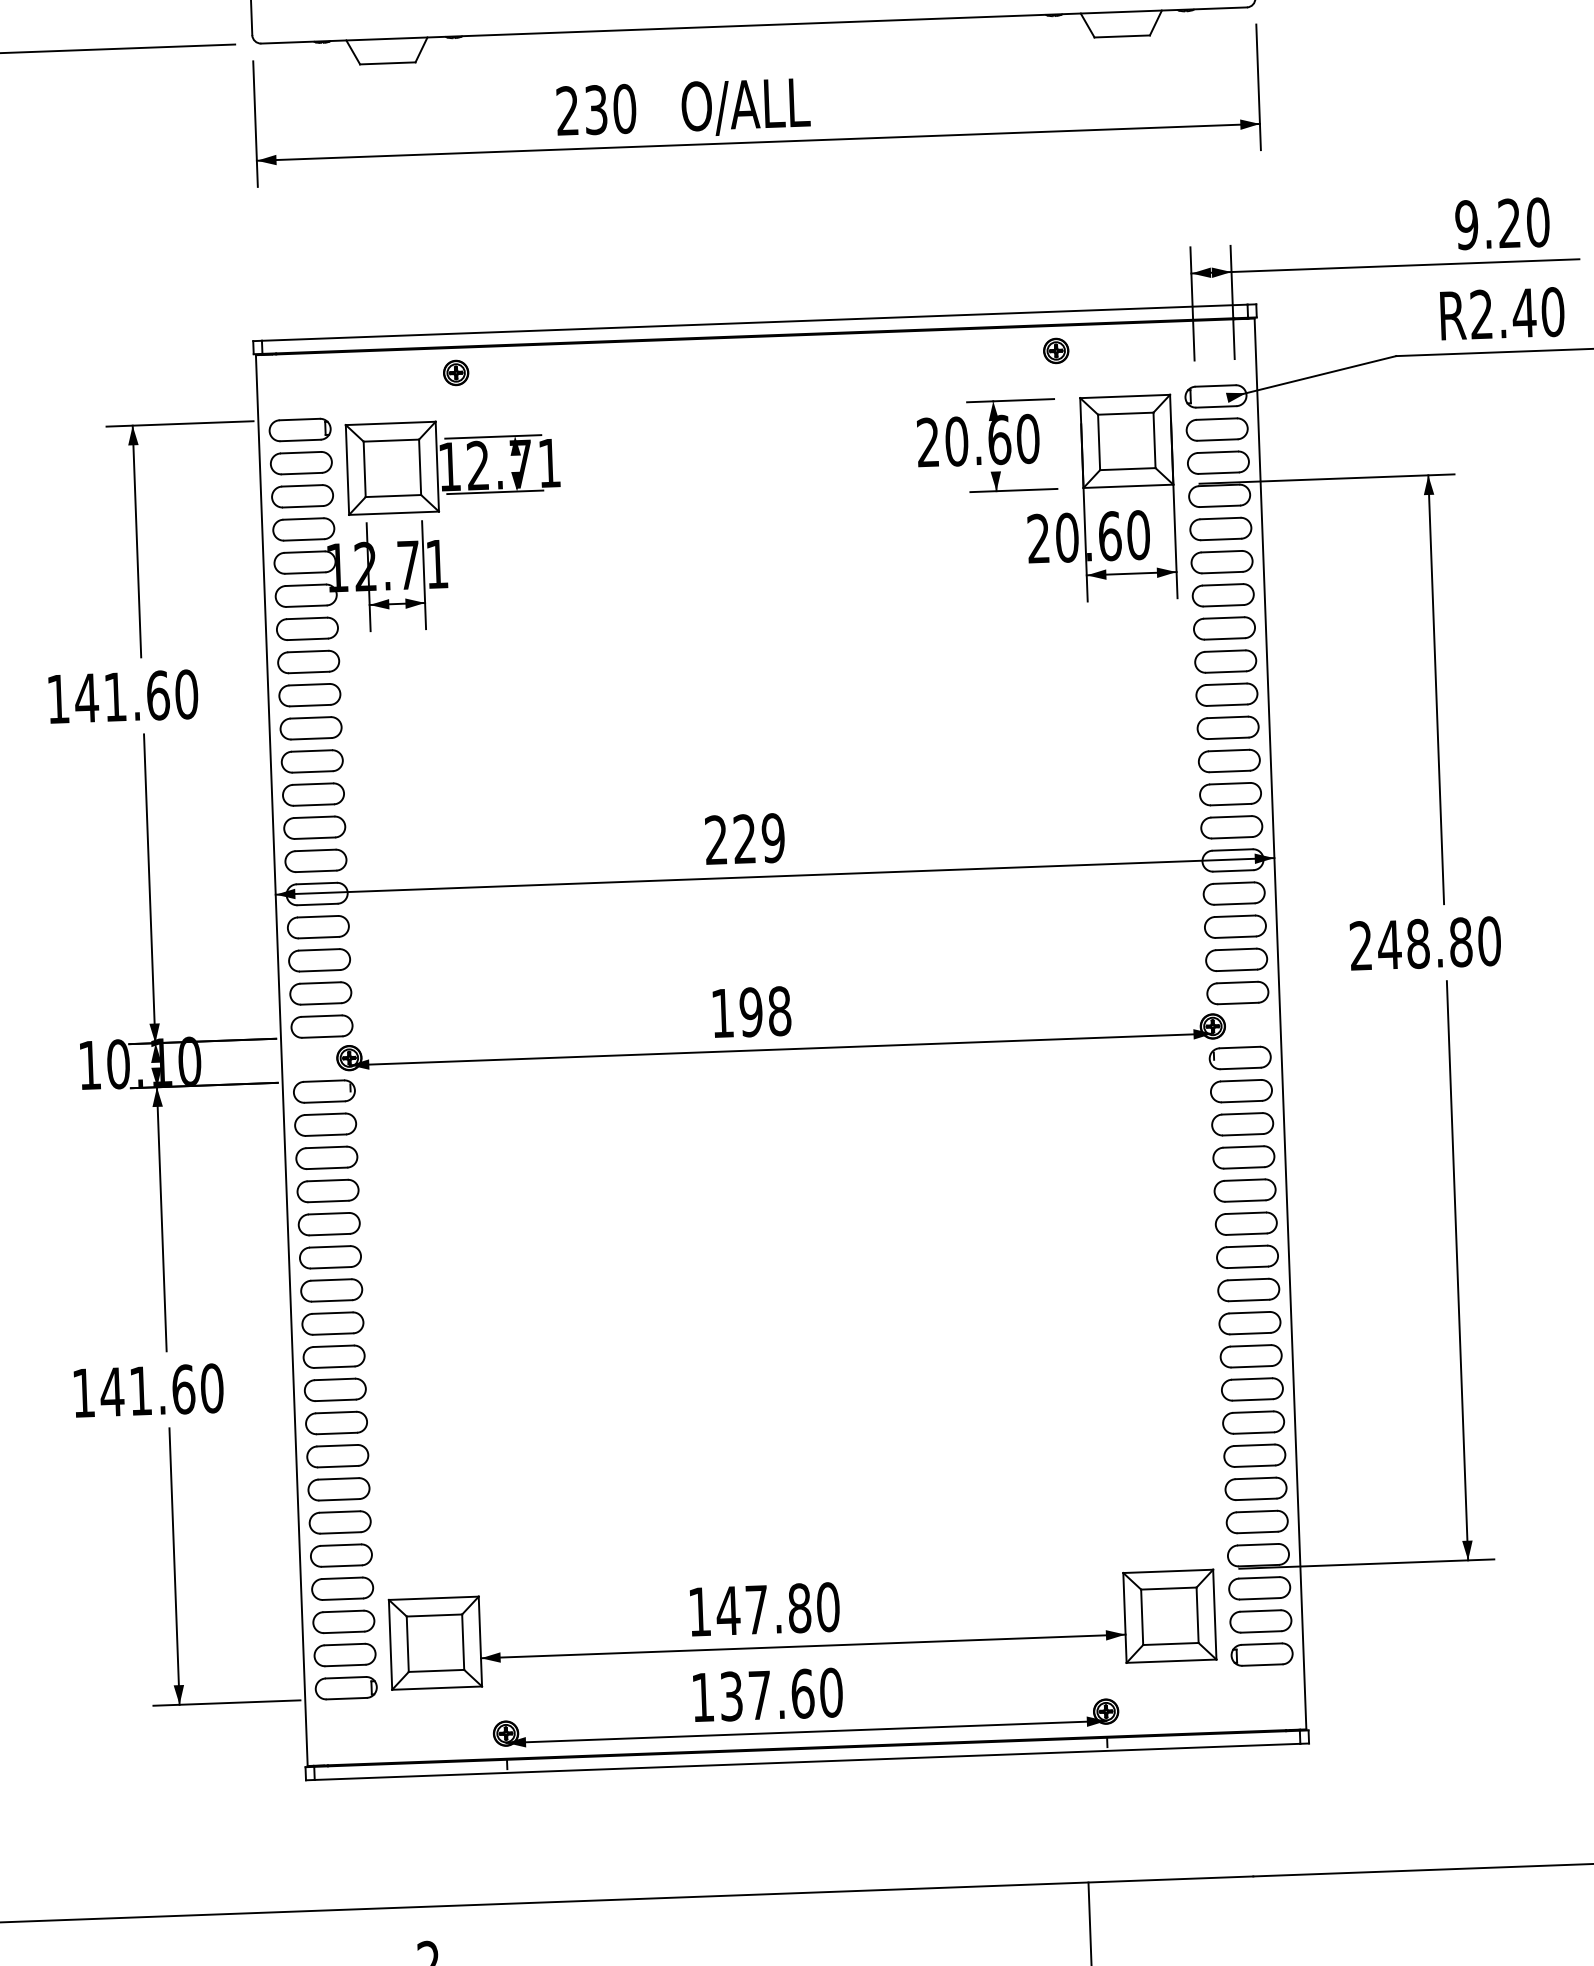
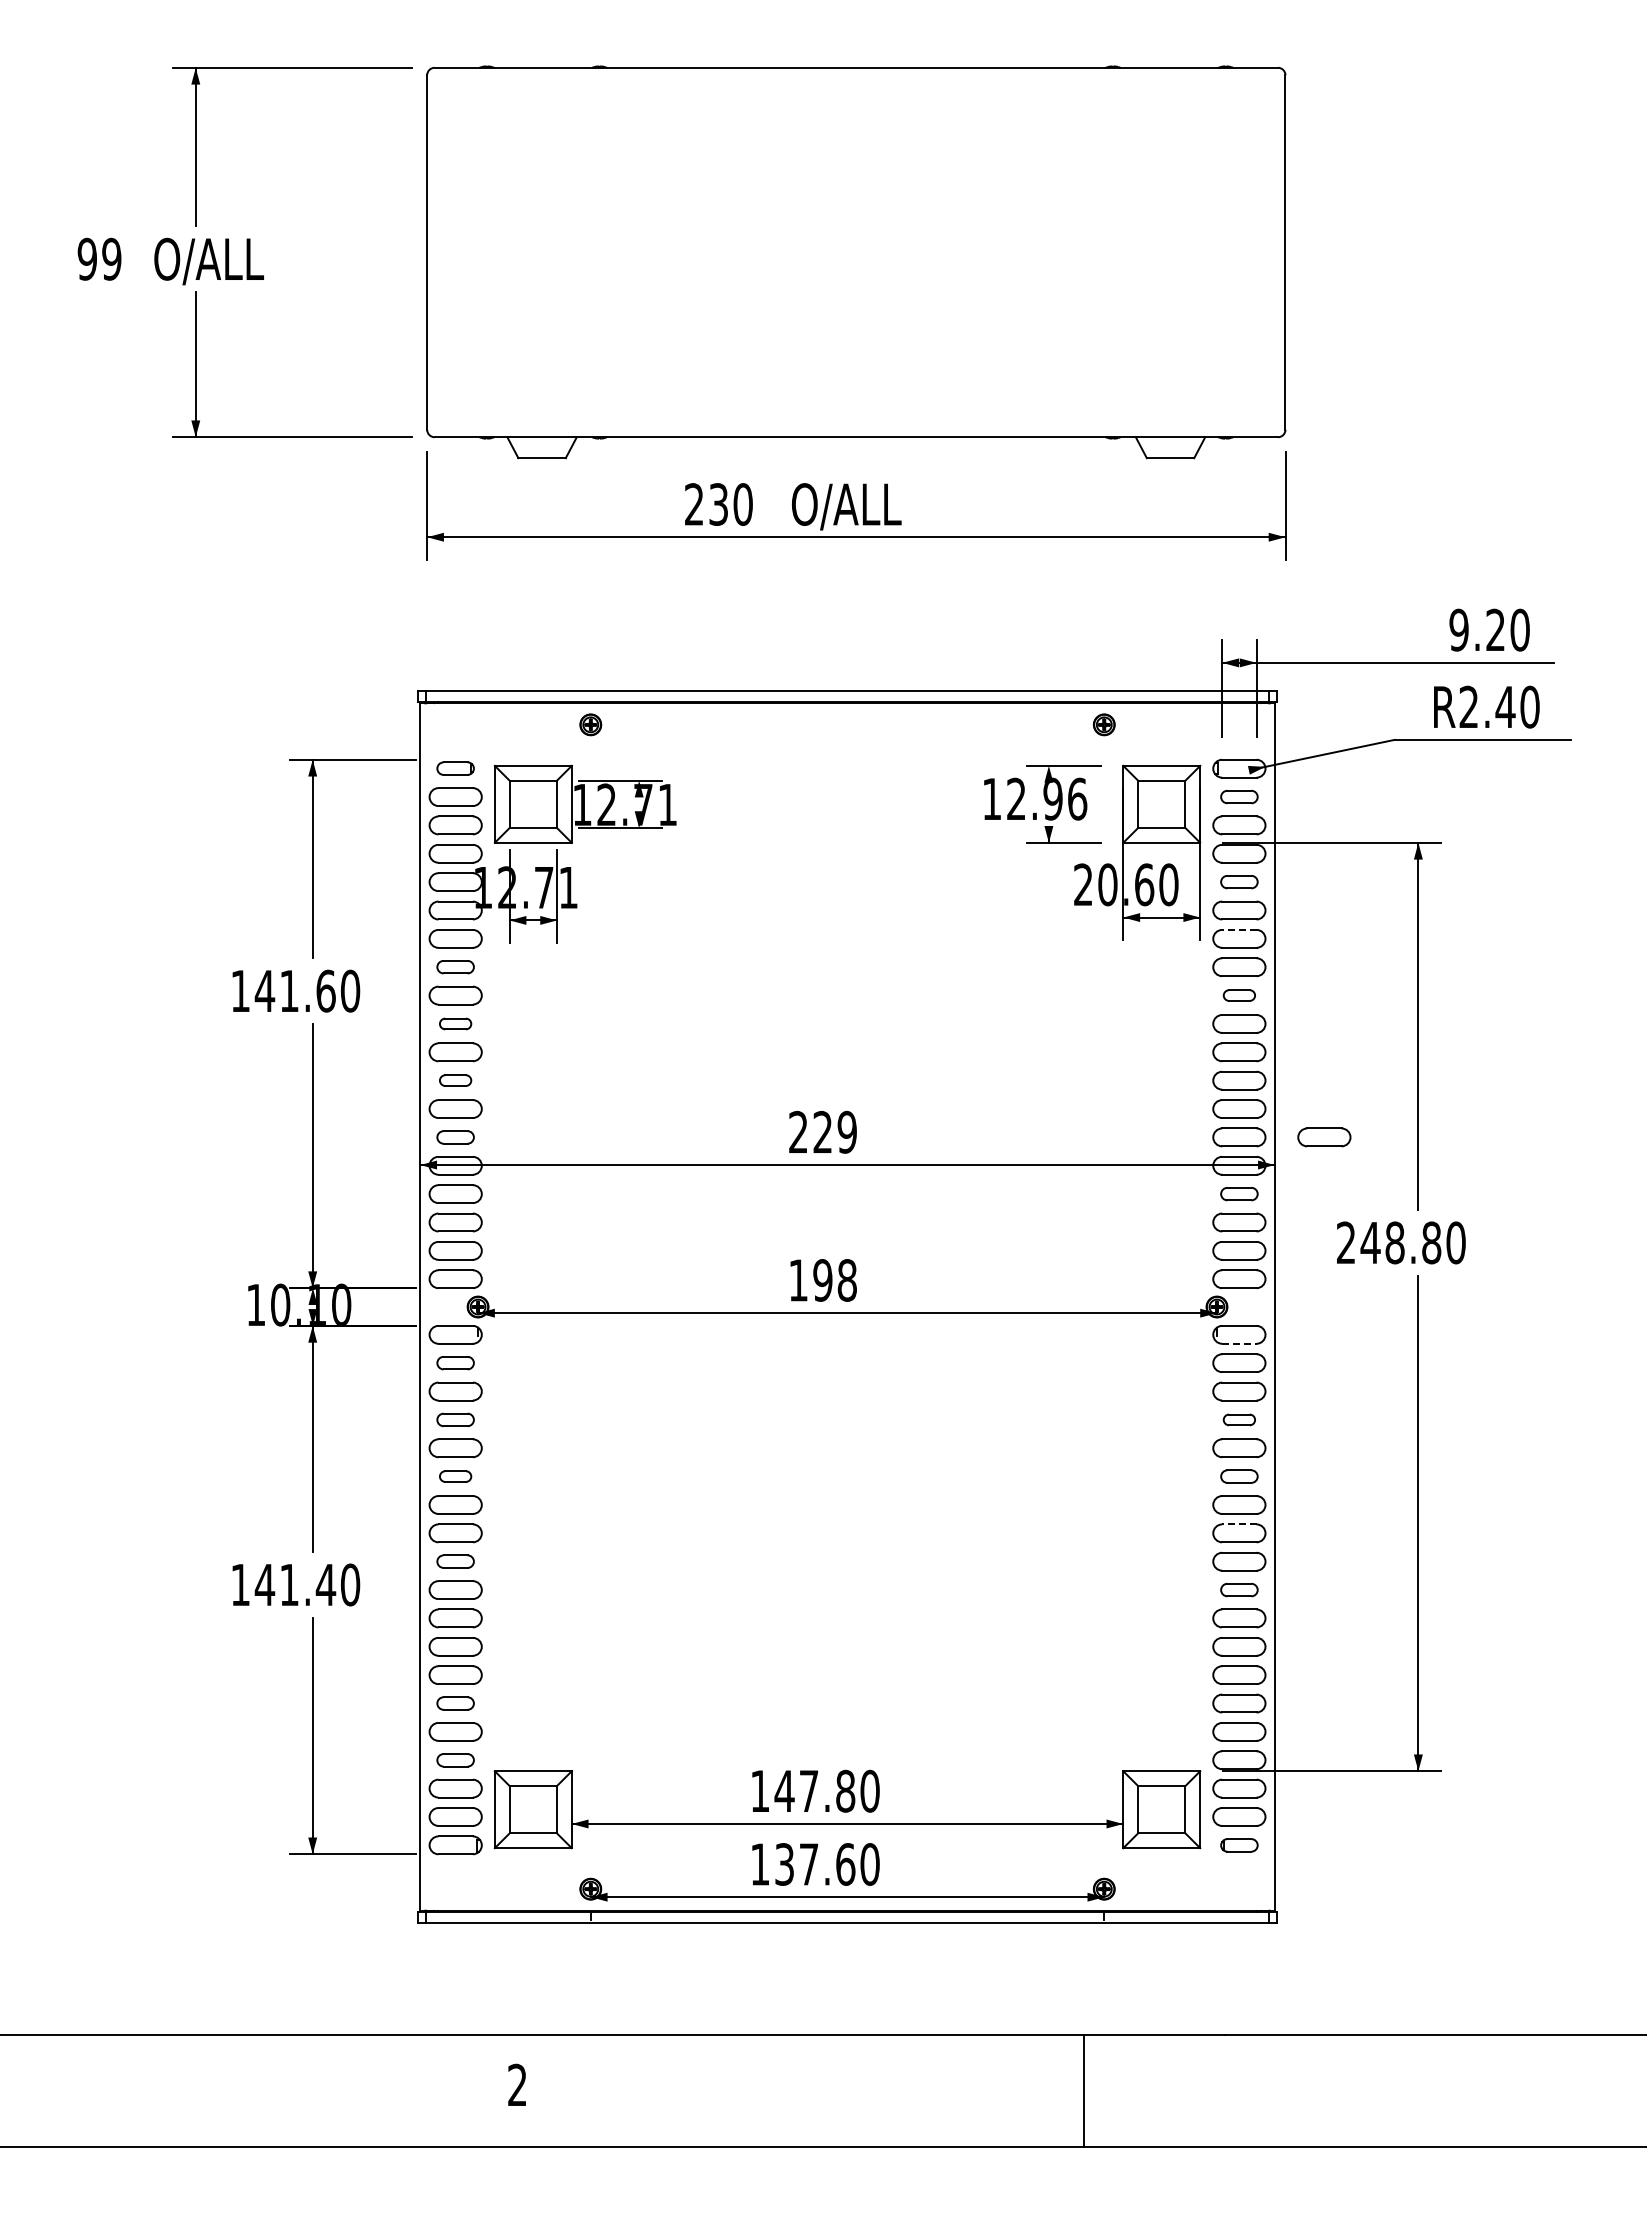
part: (1217, 428) -> (1239, 796), size x0.7
part: (299, 429) -> (455, 768), size x0.7
text: (977, 440) -> (1034, 798), 20.60 -> 12.96
part: (1220, 528) -> (1239, 881), size x0.7
line: (1221, 584) -> (1238, 929), solid -> dashed
part: (308, 661) -> (455, 966), size x0.7
part: (1225, 661) -> (1239, 995), size x0.6
part: (310, 727) -> (455, 1023), size x0.6
part: (313, 794) -> (455, 1080), size x0.6
part: (1331, 823) -> (1324, 1137), added
part: (315, 860) -> (455, 1137), size x0.7
part: (1234, 892) -> (1239, 1193), size x0.7
line: (1240, 1068) -> (1239, 1343), solid -> dashed
part: (325, 1123) -> (455, 1362), size x0.7
part: (1244, 1156) -> (1239, 1419), size x0.6
part: (327, 1190) -> (455, 1419), size x0.7
part: (1246, 1223) -> (1239, 1476), size x0.7
part: (330, 1257) -> (455, 1476), size x0.6
line: (1247, 1279) -> (1238, 1524), solid -> dashed
part: (1251, 1355) -> (1239, 1589), size x0.7
part: (333, 1356) -> (455, 1561), size x0.7
text: (182, 1388) -> (325, 1584), 141.60 -> 141.40
part: (339, 1522) -> (455, 1703), size x0.7
part: (342, 1589) -> (455, 1760), size x0.7
part: (1262, 1654) -> (1239, 1845), size x0.7

